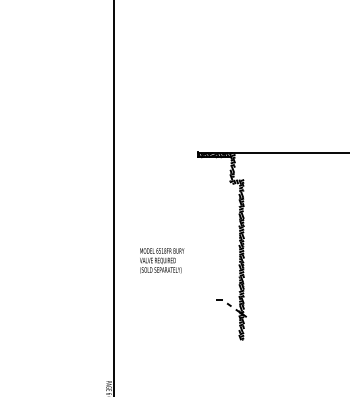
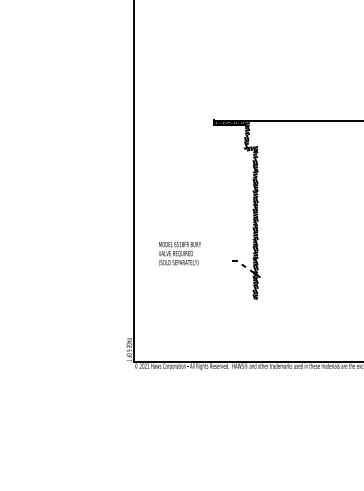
text: (161, 260) -> (179, 253), moved

